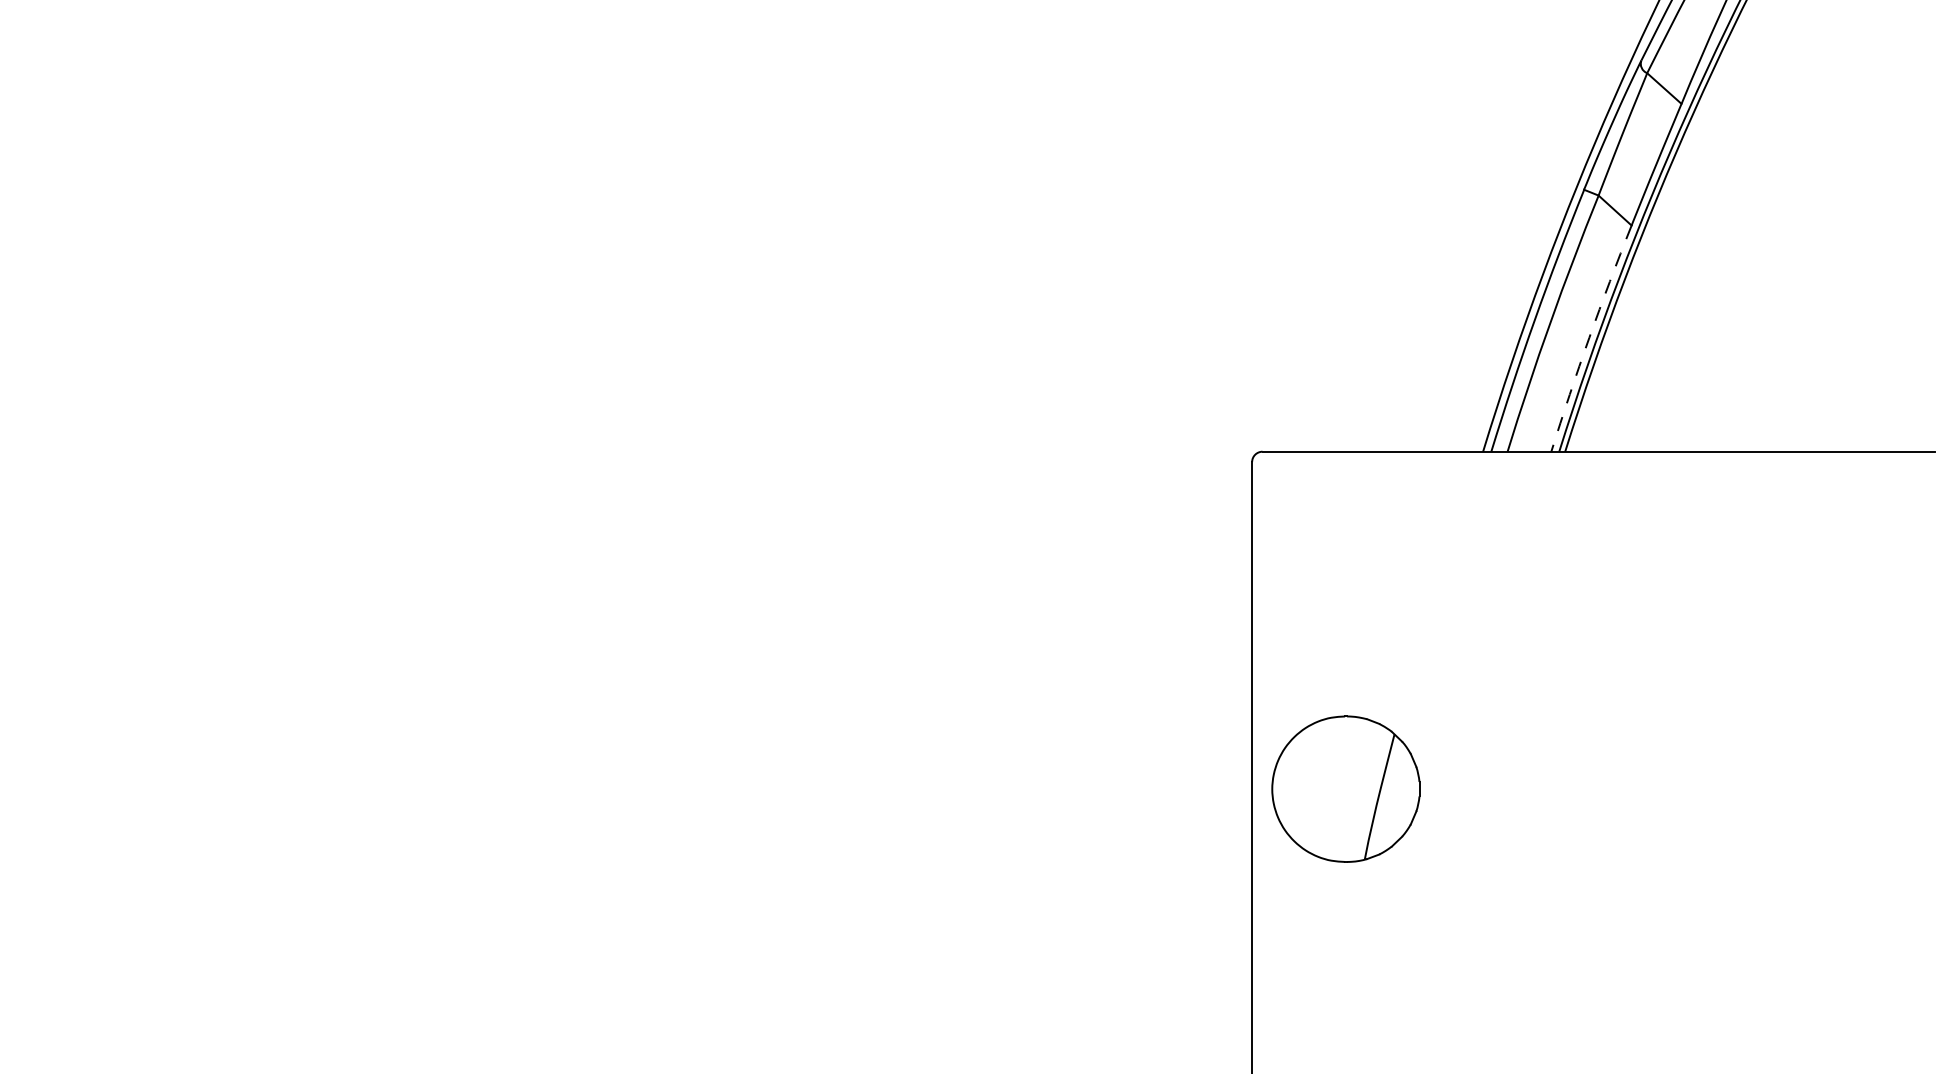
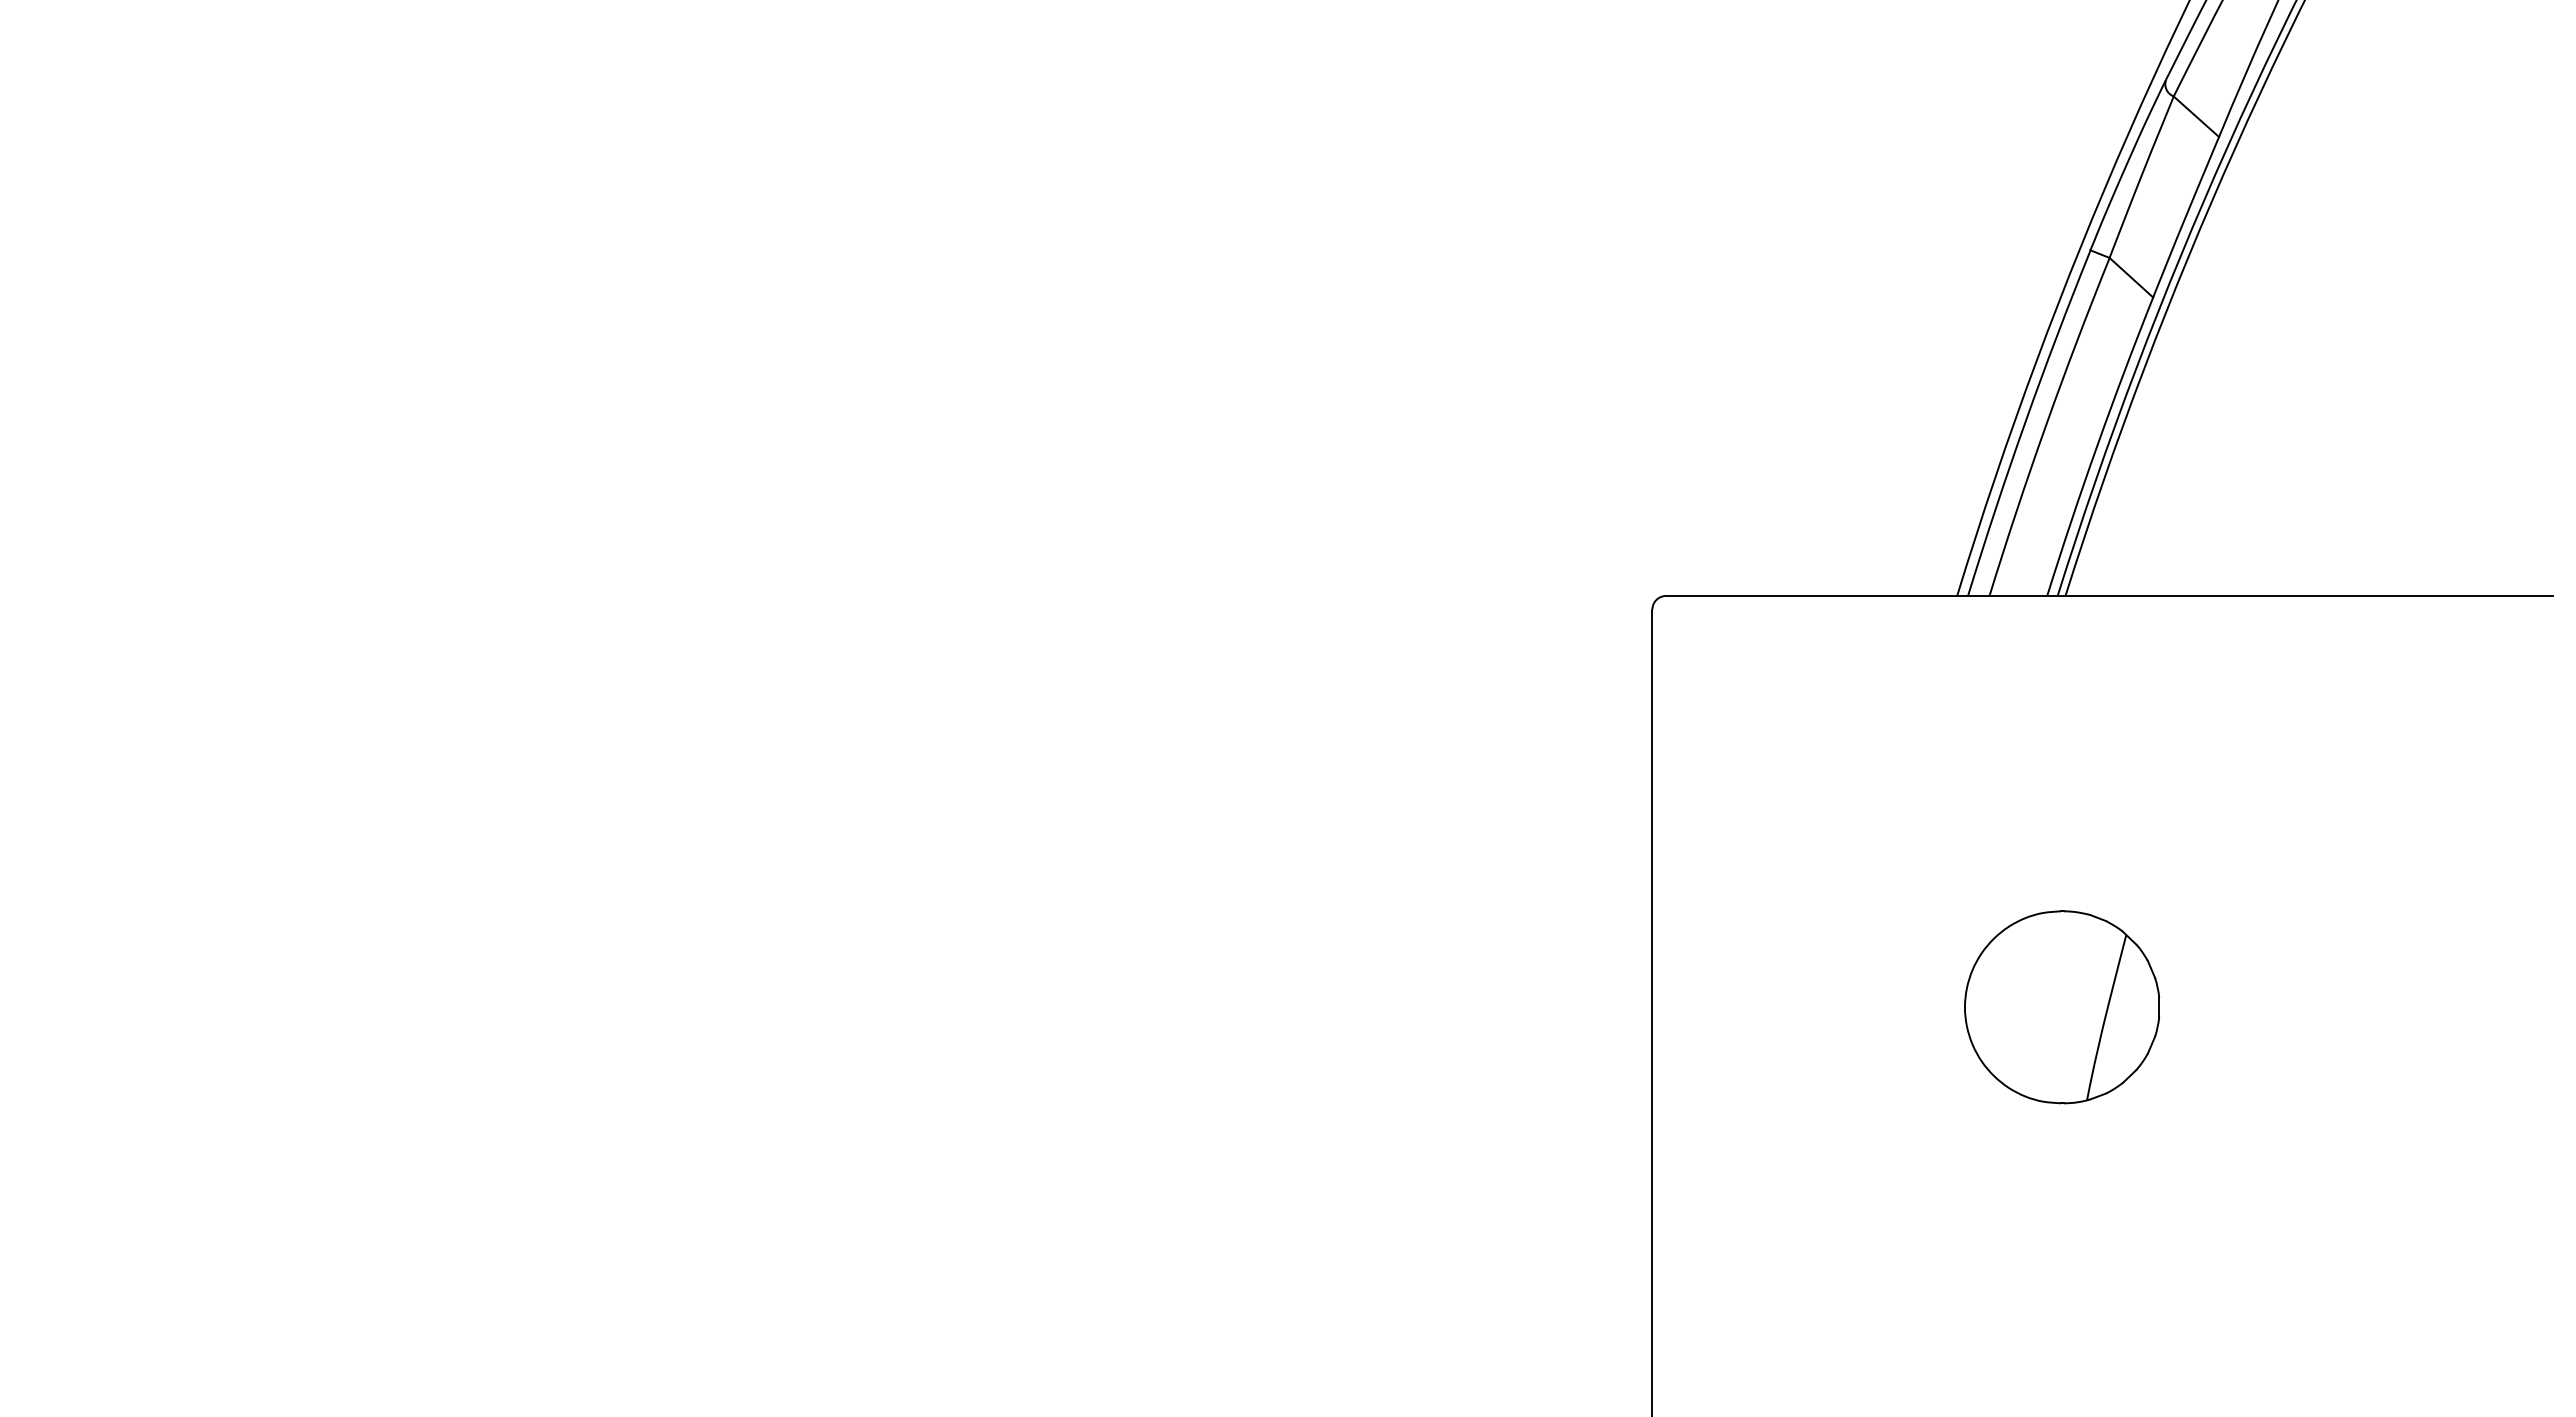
arc: (1589, 337) -> (2097, 445), dashed -> solid
part: (1346, 789) -> (2062, 1007), moved

